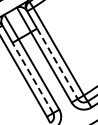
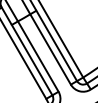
line: (57, 63) -> (56, 45), dashed -> solid
line: (32, 78) -> (31, 60), dashed -> solid

